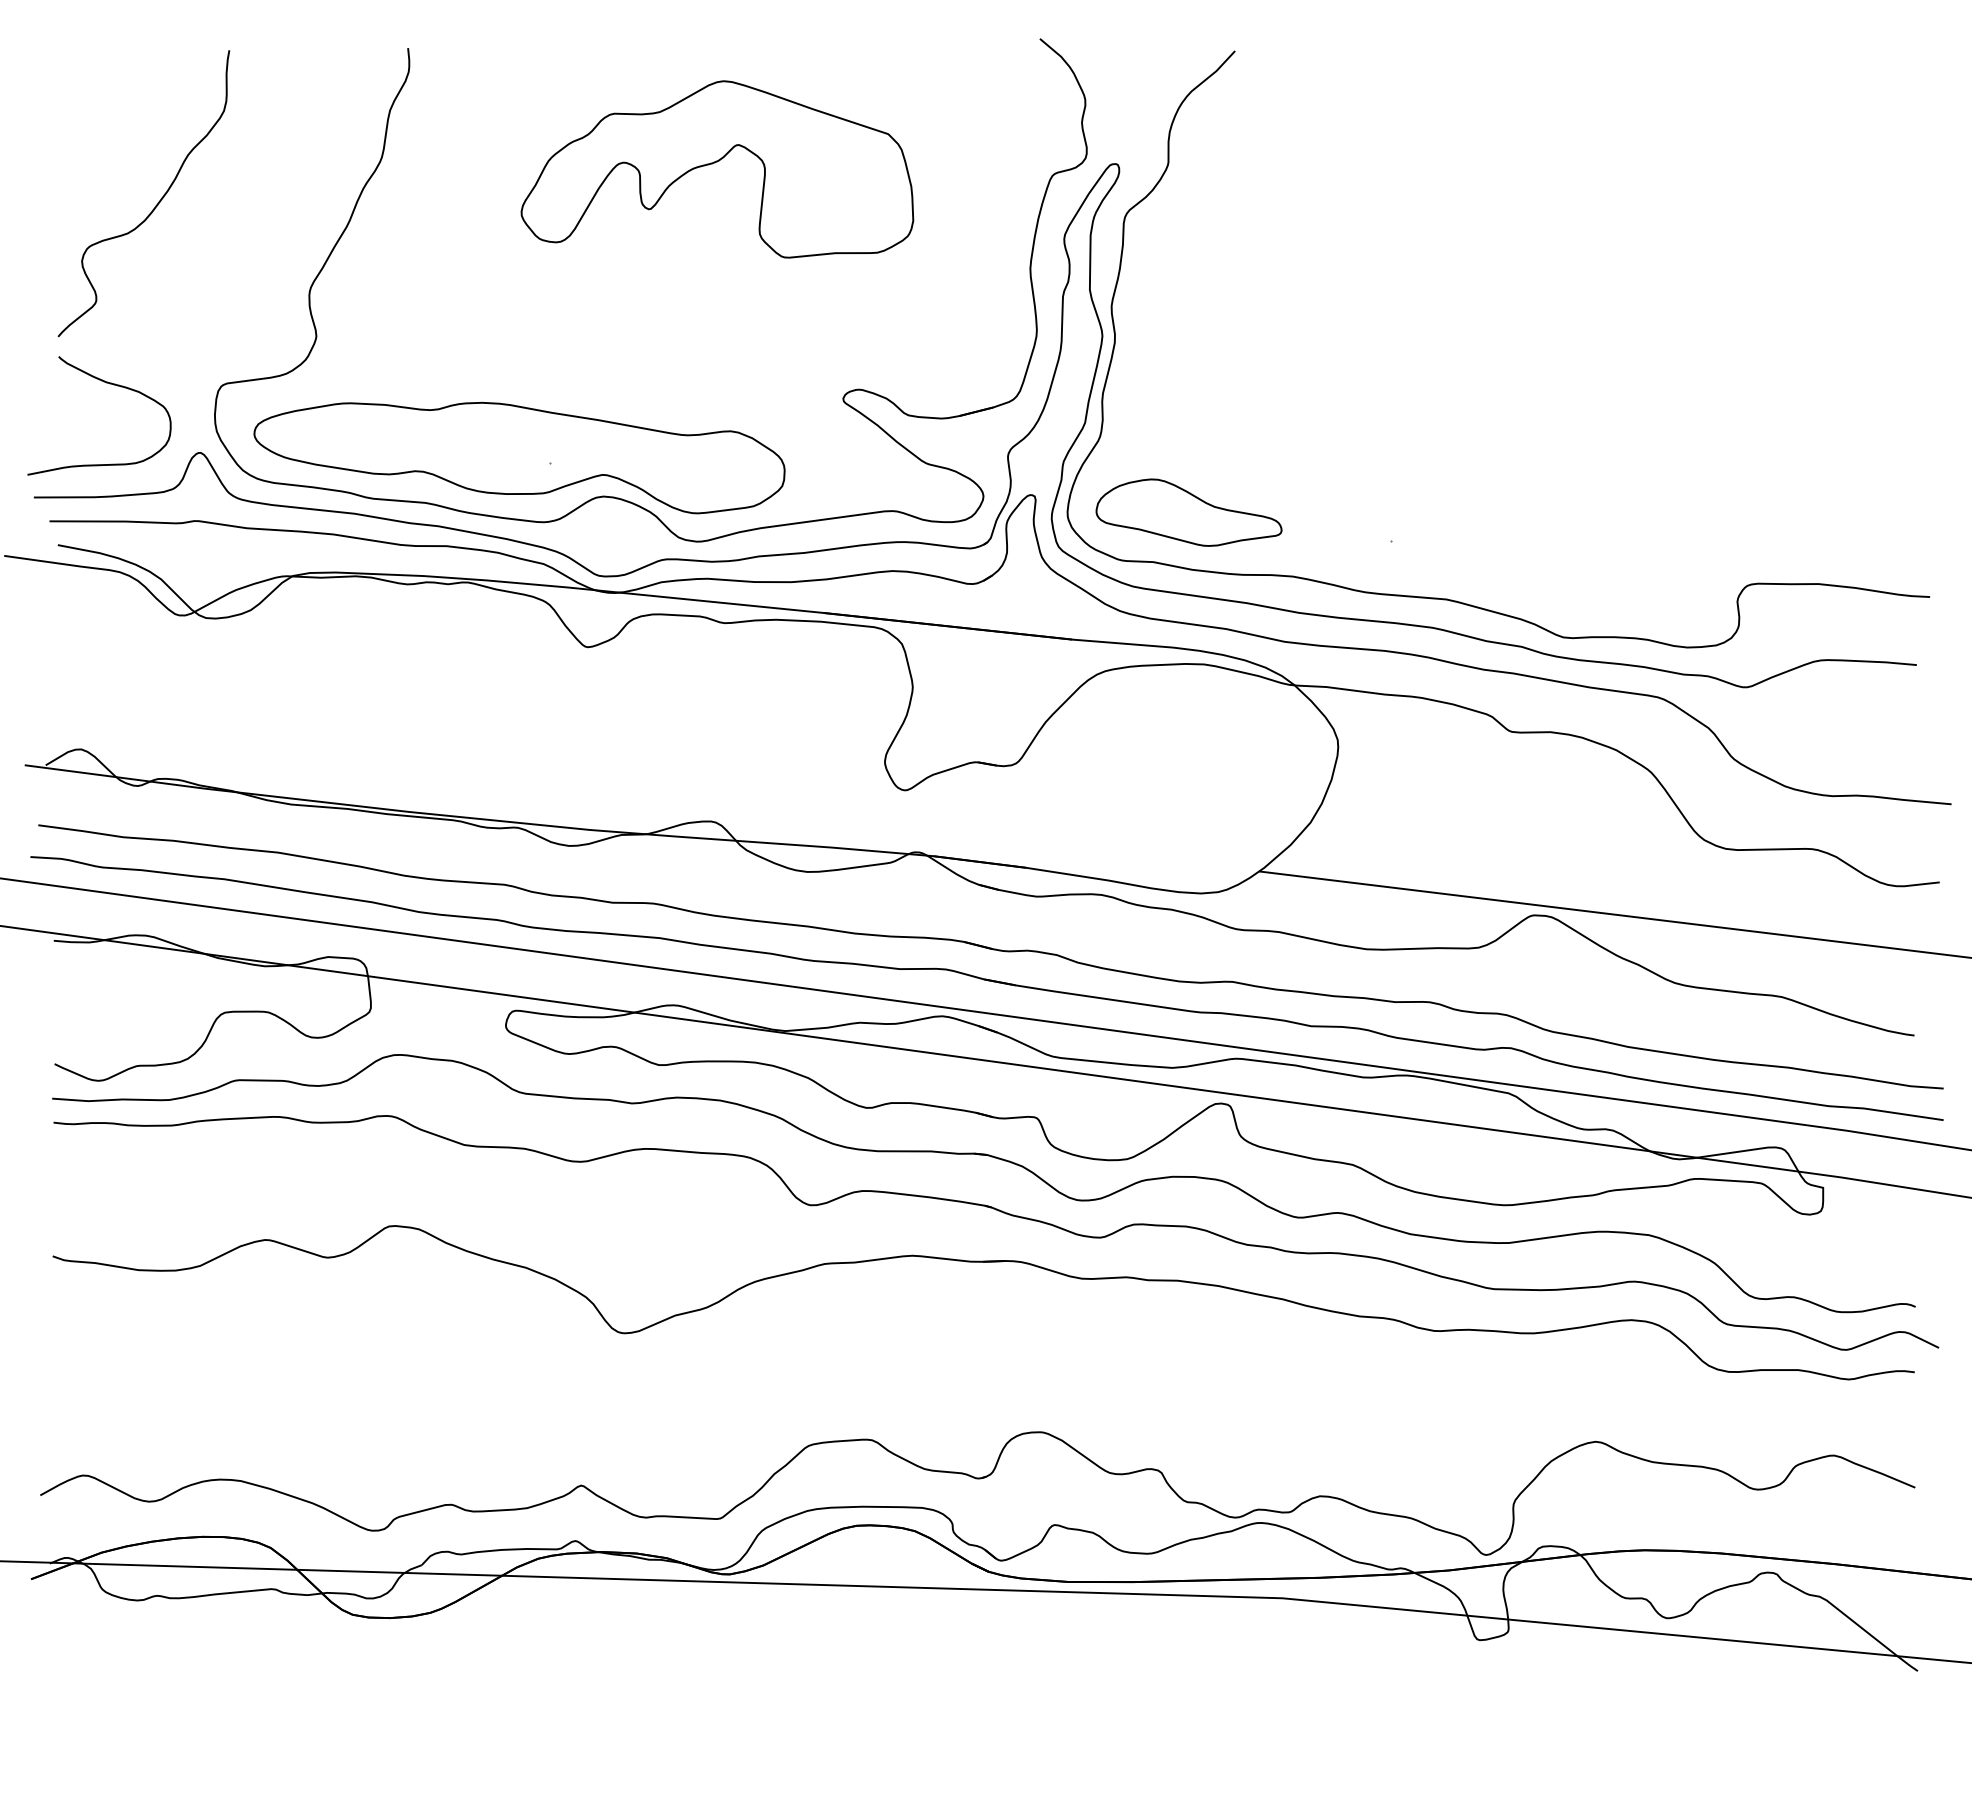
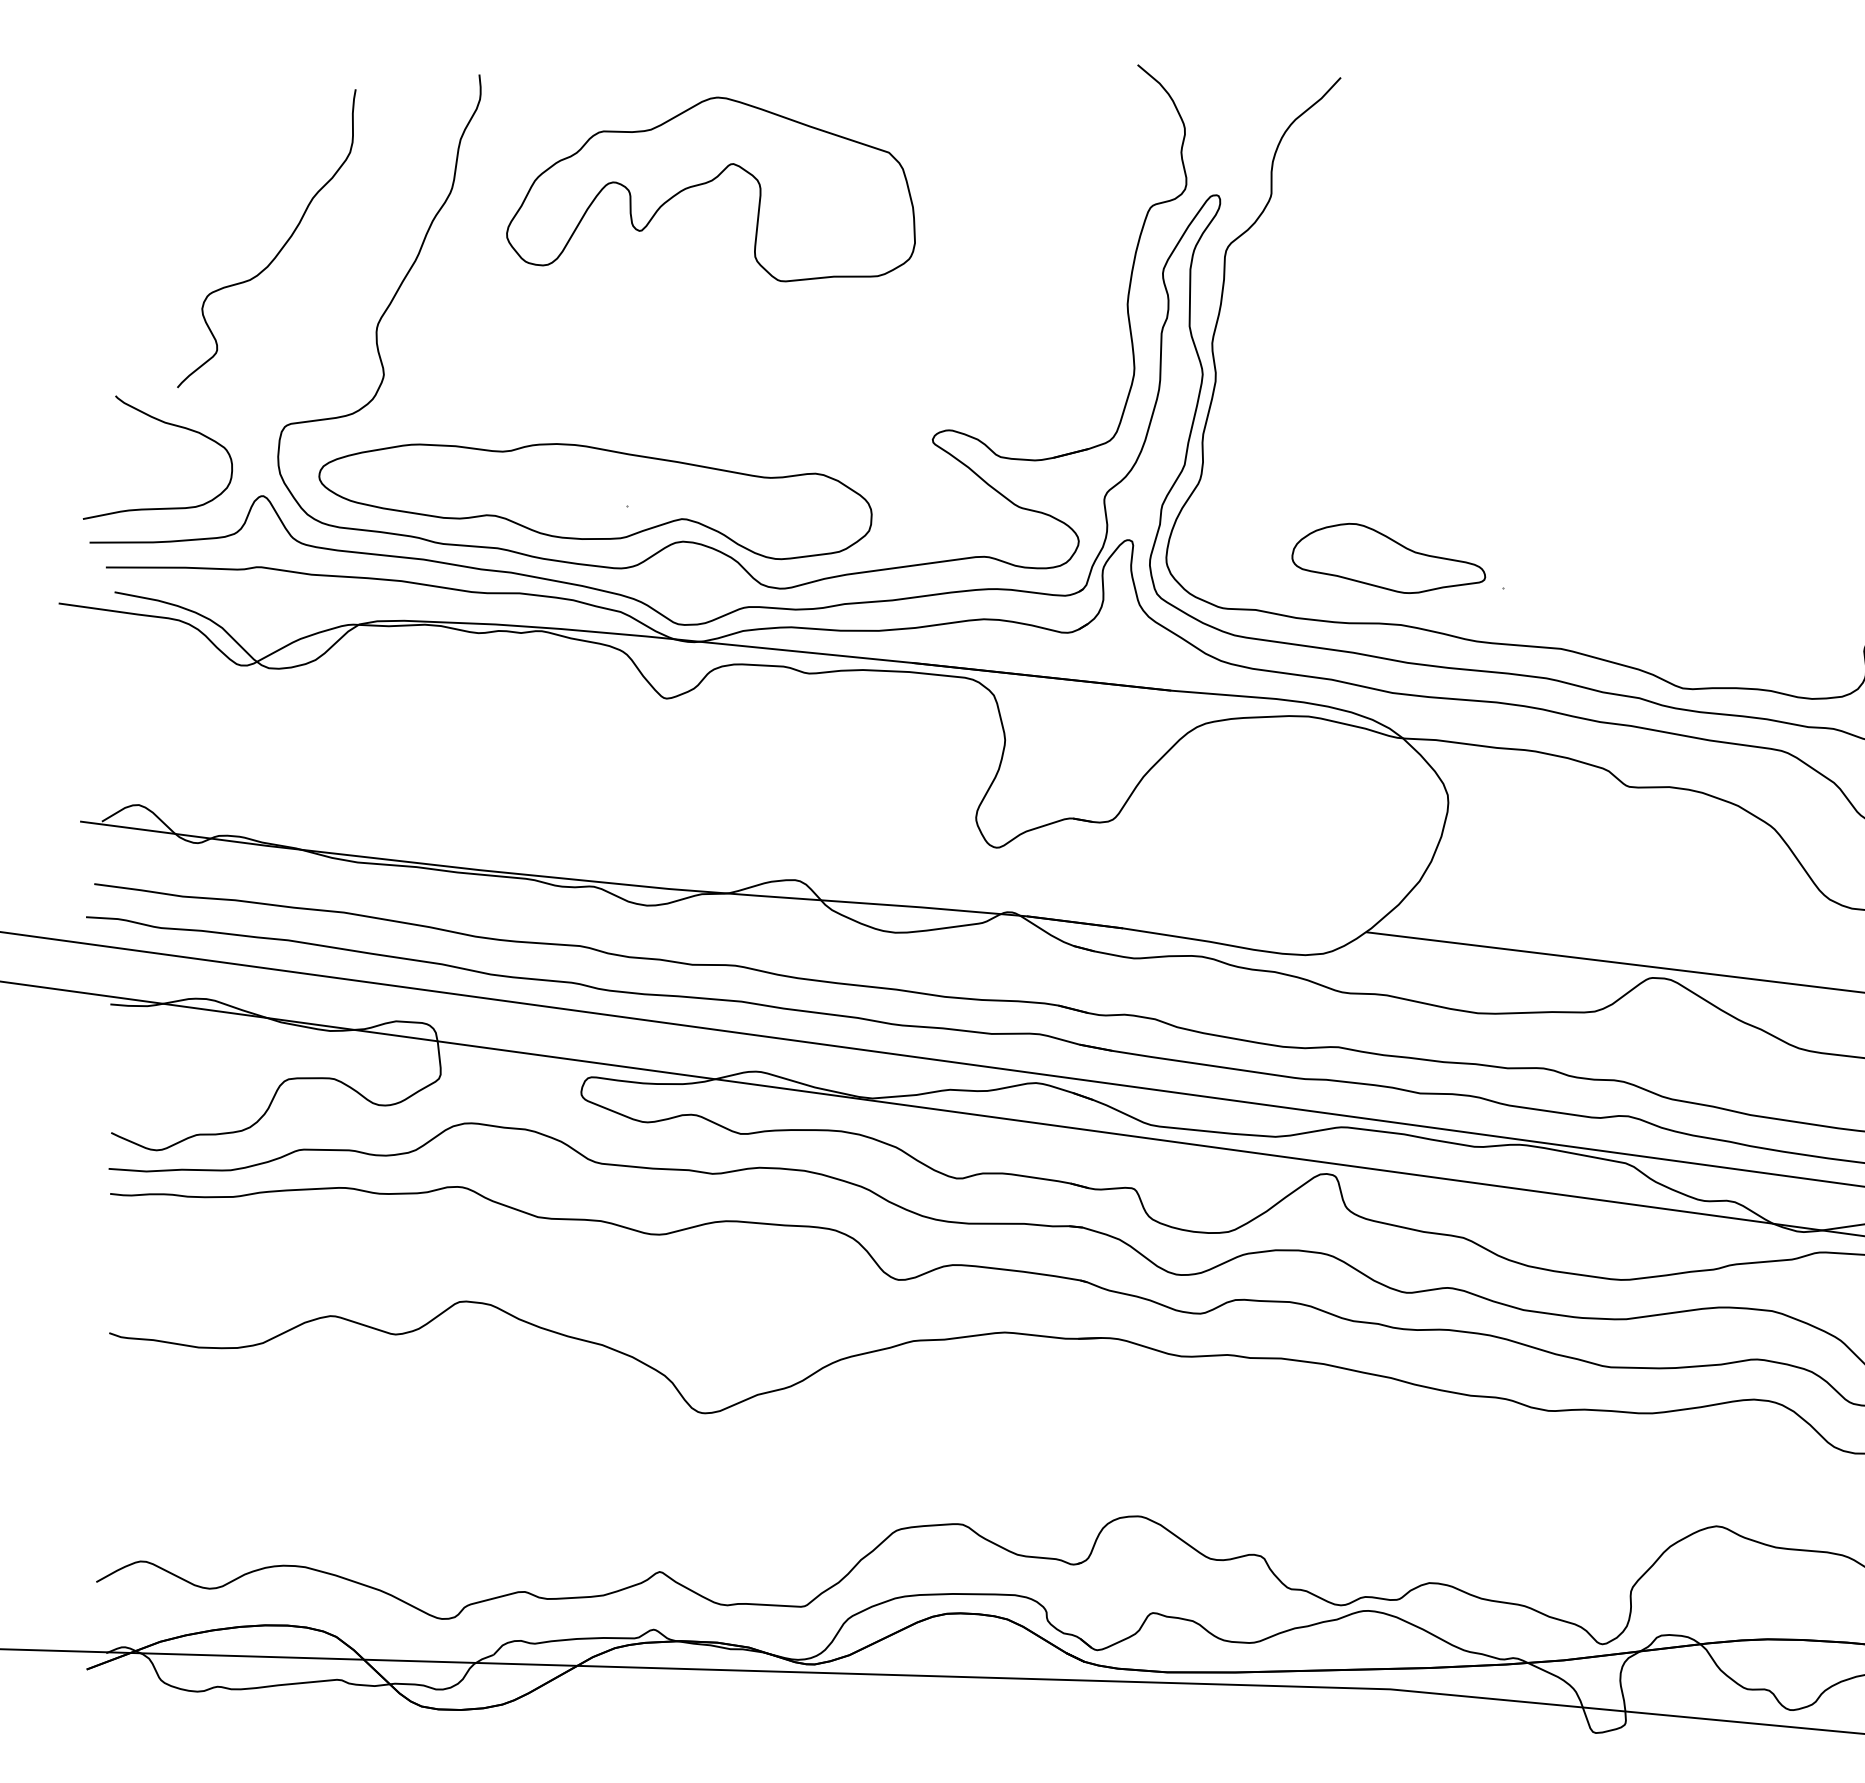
part: (714, 163) -> (707, 183), moved
curve: (155, 205) -> (278, 250), moved
part: (1188, 512) -> (1388, 558), moved

